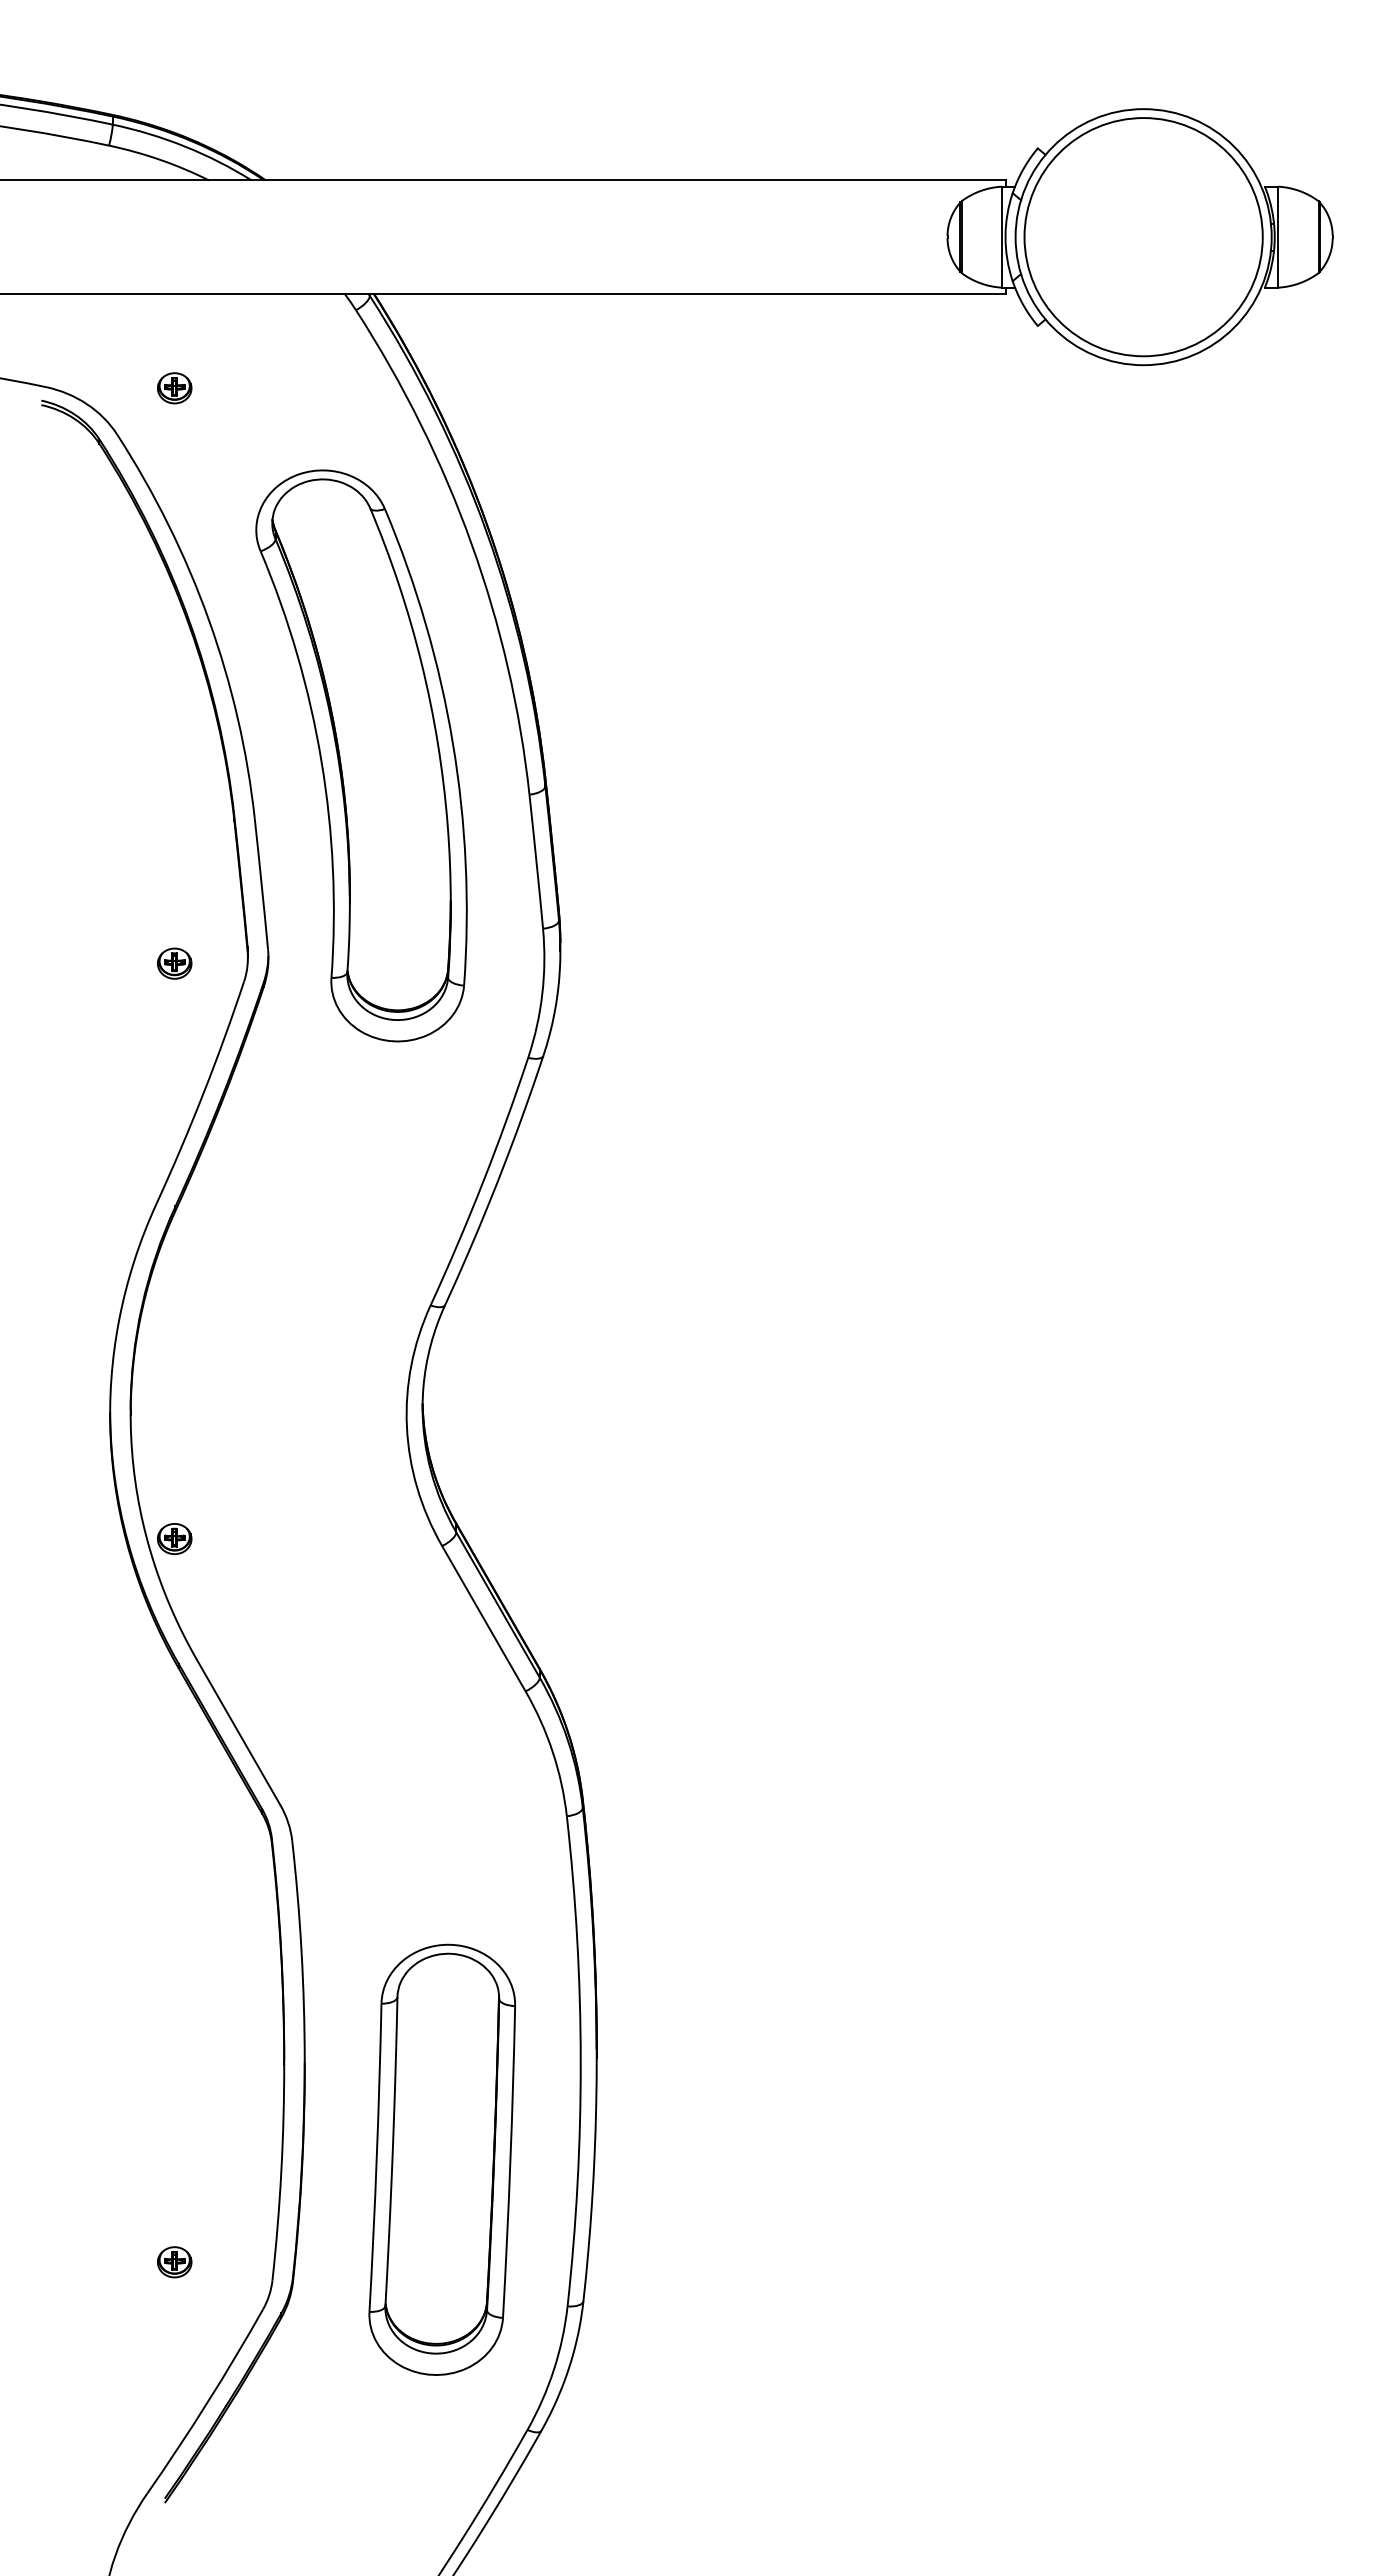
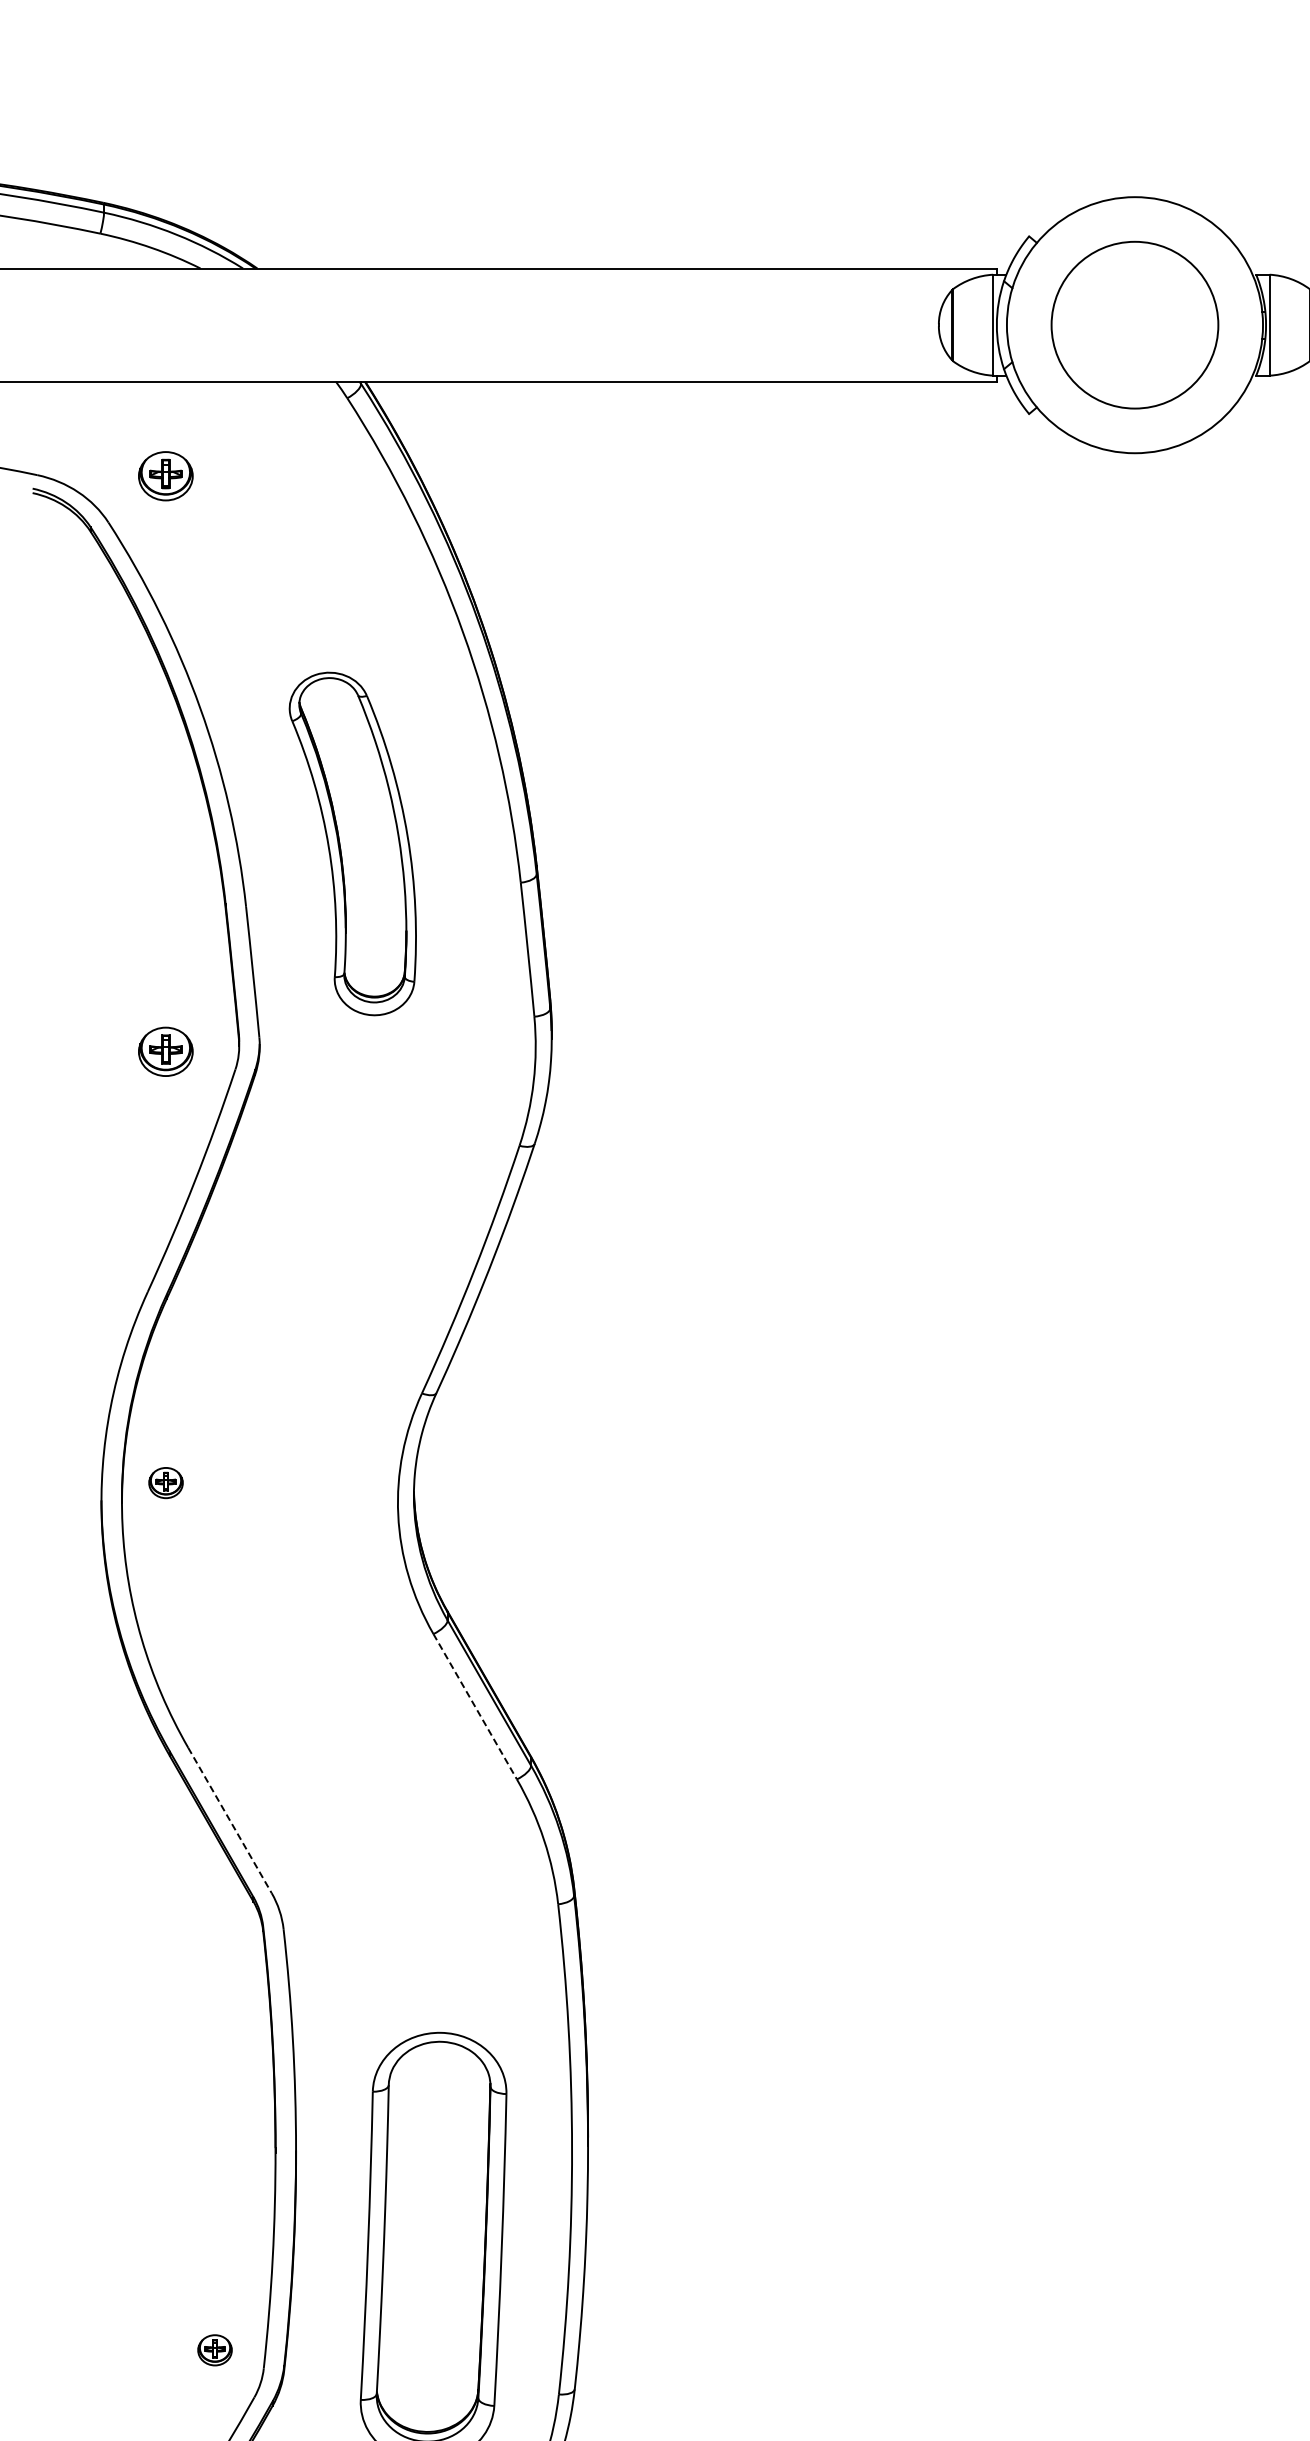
circle: (1143, 237) -> (1134, 325), size x0.7
part: (174, 388) -> (165, 476), size x1.6
part: (361, 755) -> (352, 843), size x0.6
part: (174, 963) -> (165, 1051), size x1.6
part: (174, 1538) -> (165, 1482), moved
line: (483, 1618) -> (474, 1706), solid -> dashed
line: (238, 1732) -> (229, 1820), solid -> dashed
part: (174, 2262) -> (214, 2350), moved

